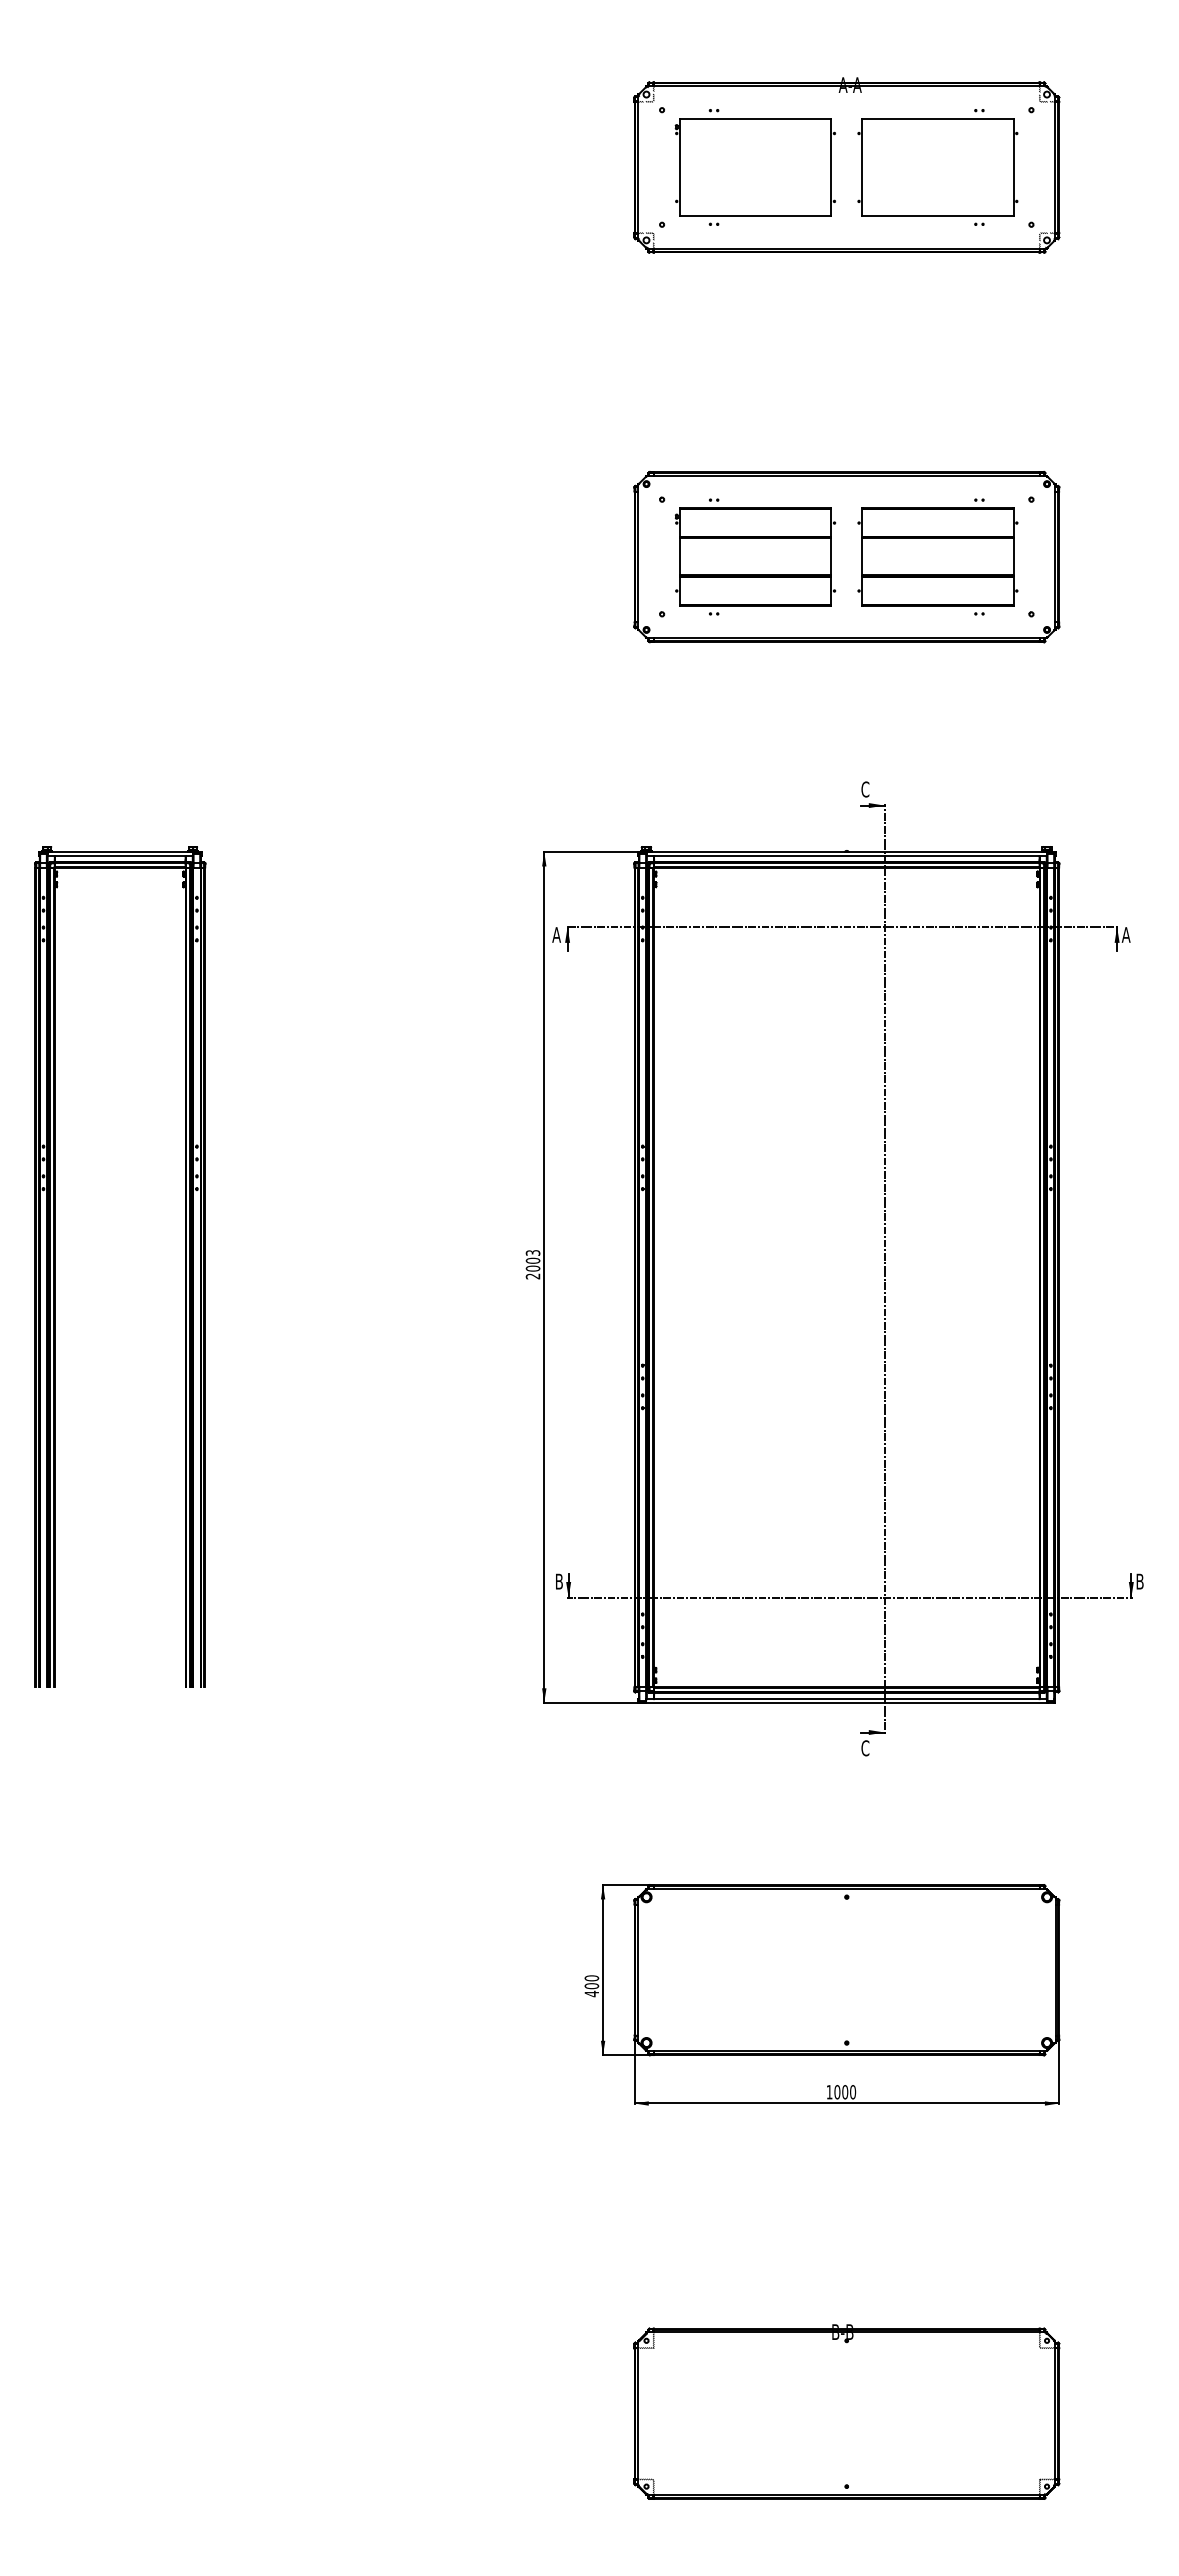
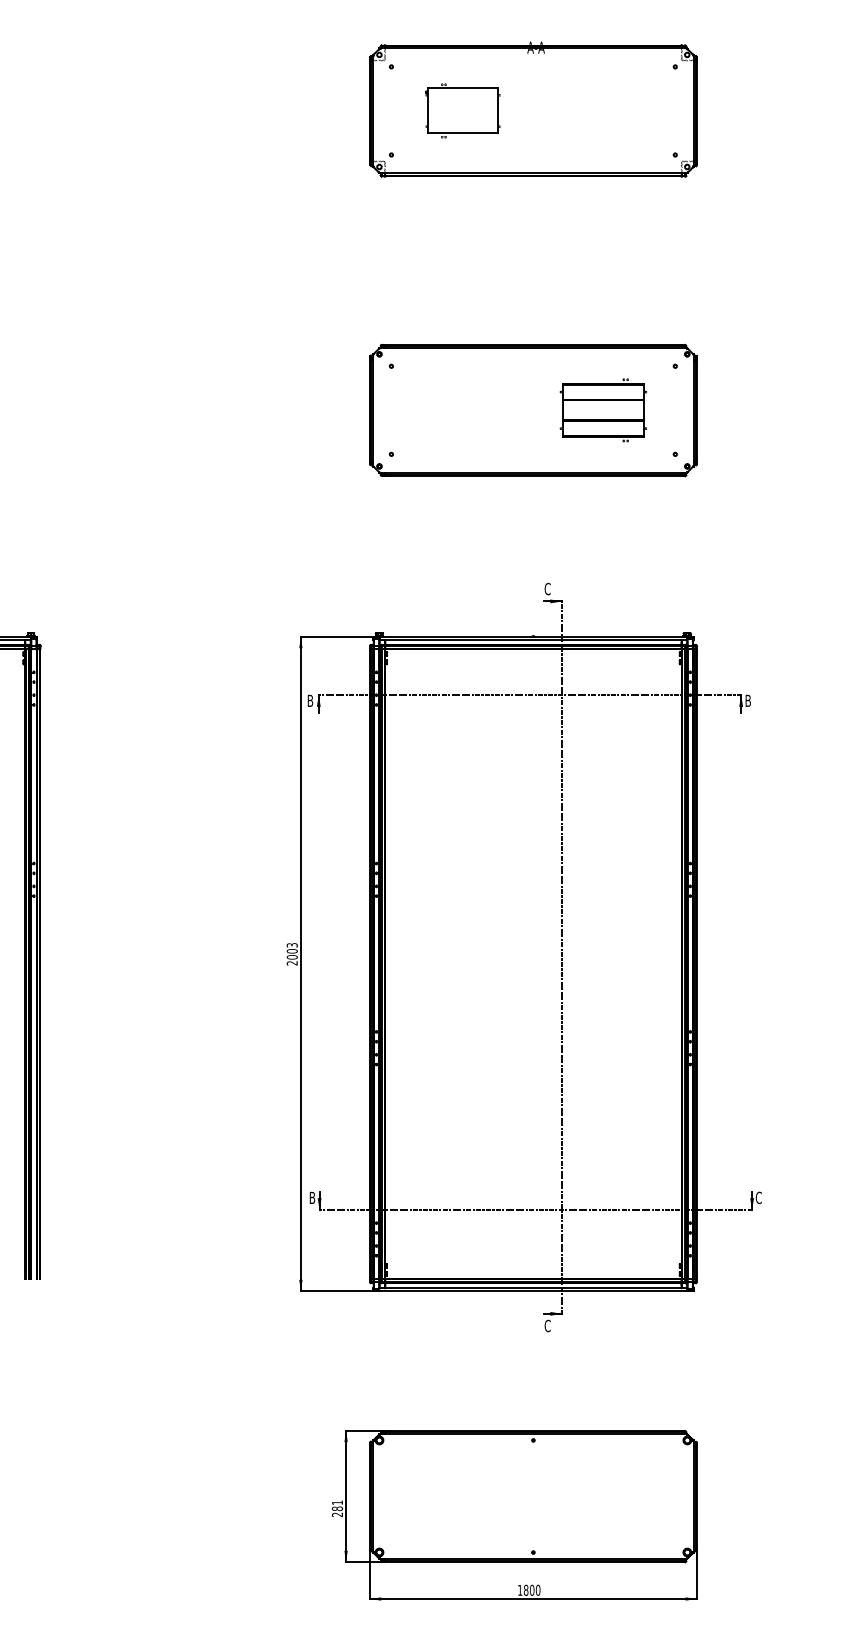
part: (754, 167) -> (462, 110), size x0.6
part: (937, 167) -> (603, 110), removed
part: (755, 556) -> (463, 409), removed
part: (937, 556) -> (603, 409), size x0.7
text: (556, 934) -> (310, 700), A -> B
text: (1125, 934) -> (747, 700), A -> B
text: (1140, 1581) -> (759, 1197), B -> C
text: (591, 1986) -> (337, 1509), 400 -> 281
text: (837, 2092) -> (526, 1590), 1000 -> 1800

